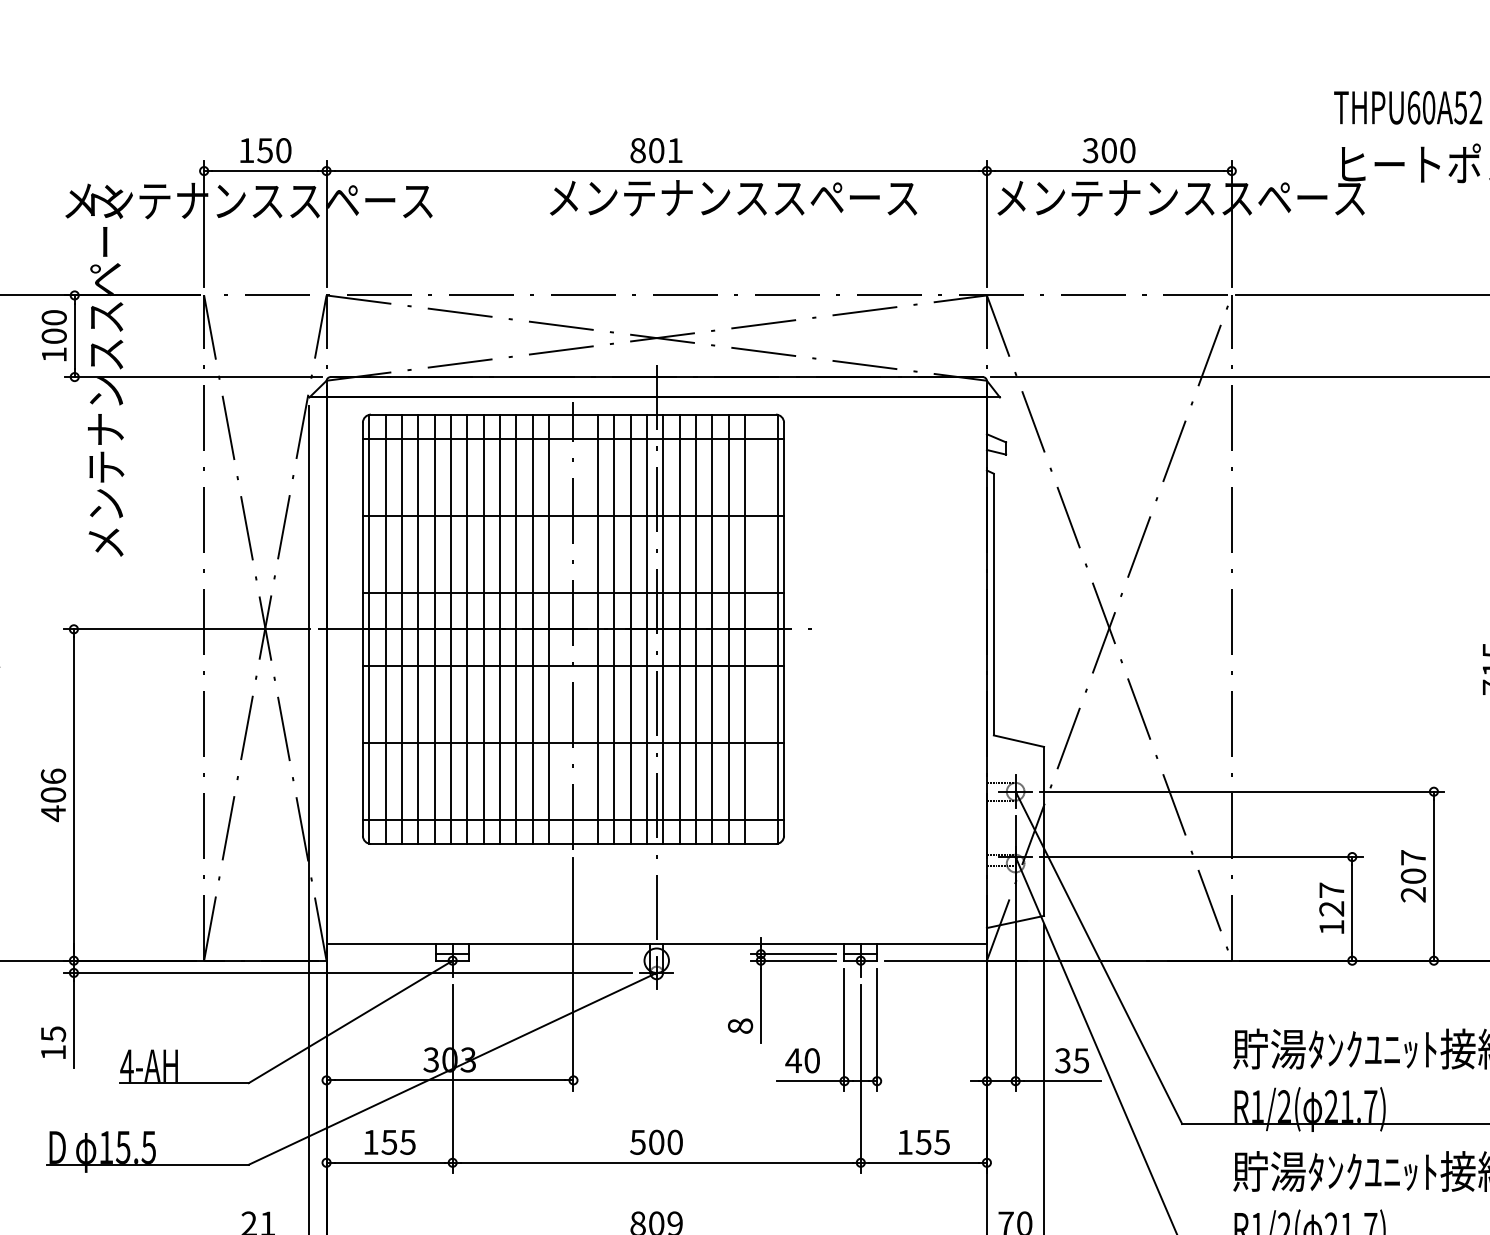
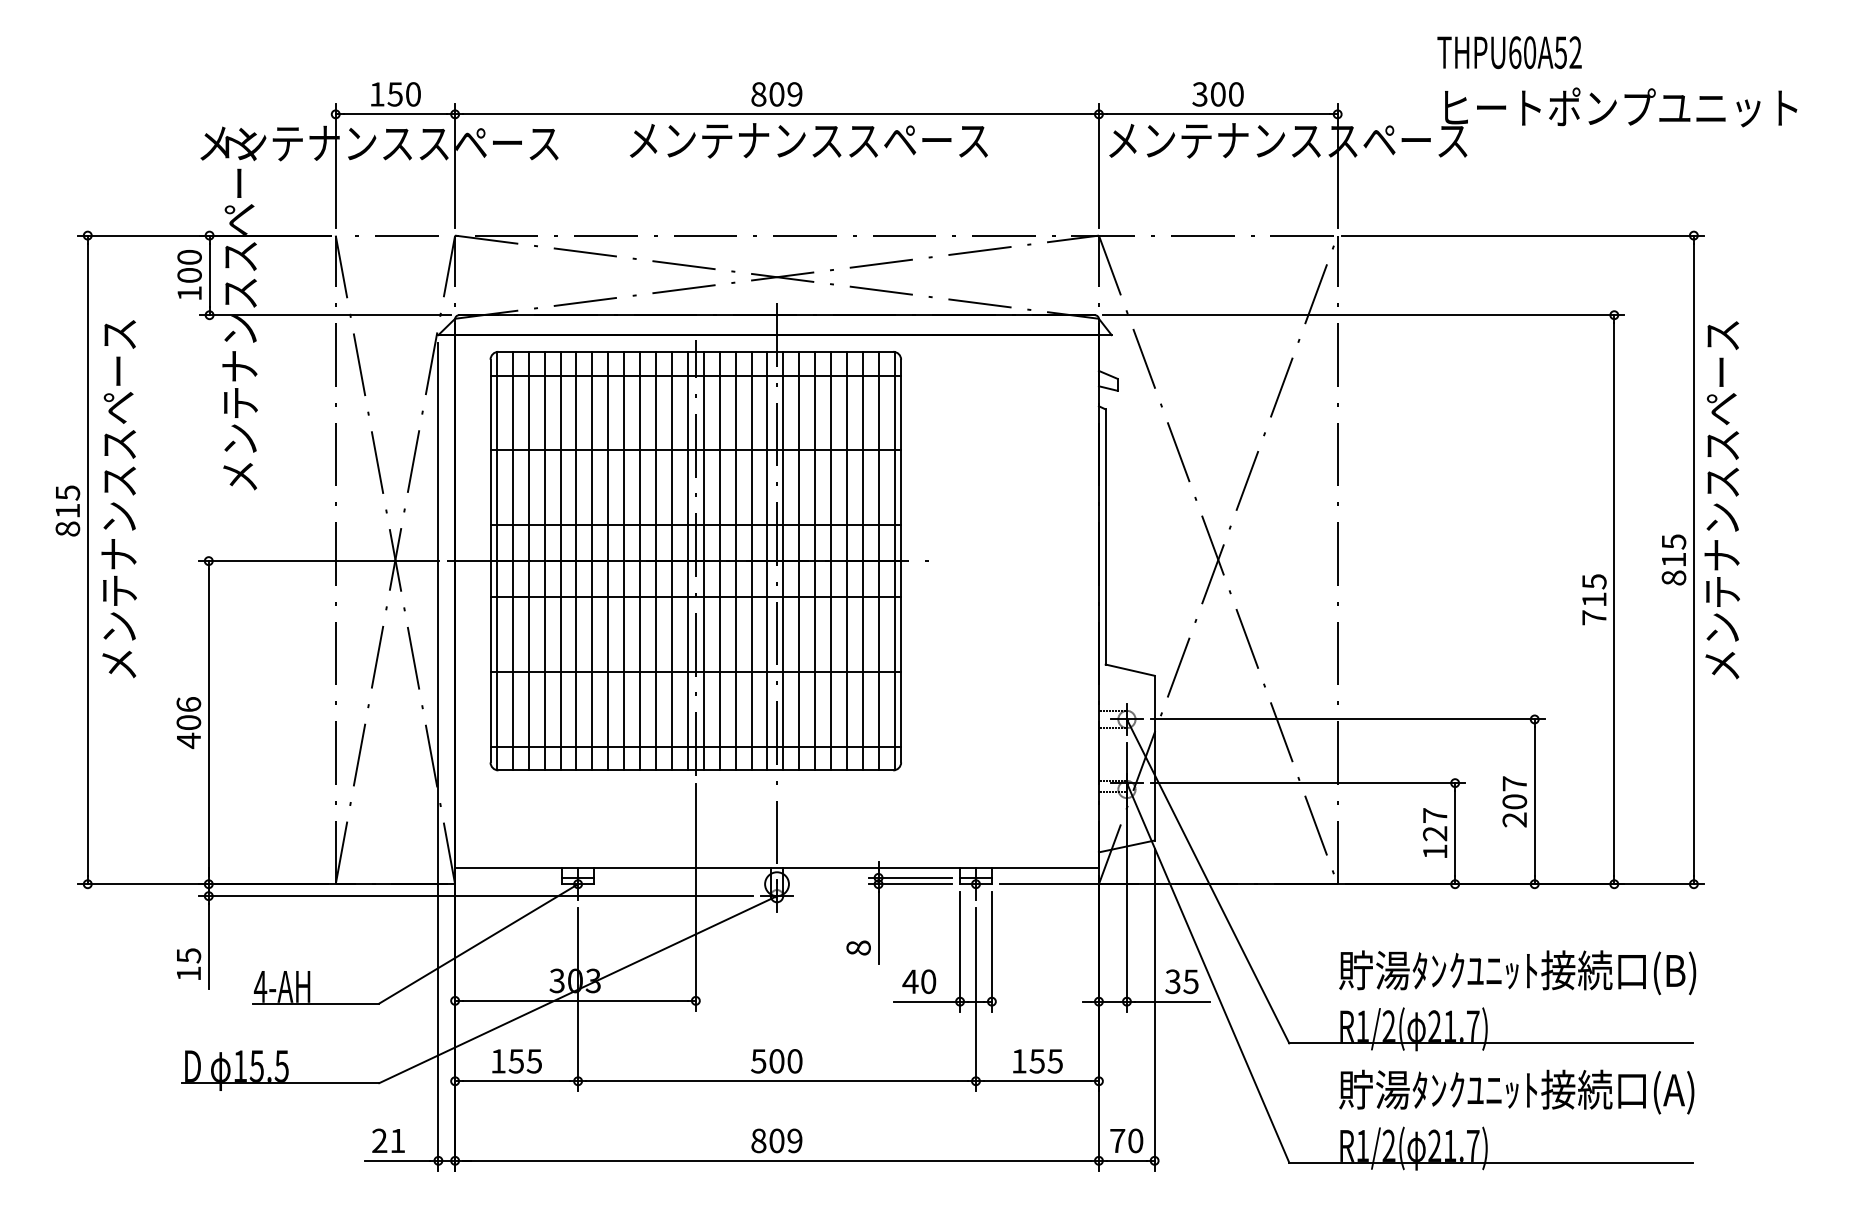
text: (674, 150) -> (794, 94), 801 -> 809
text: (733, 197) -> (808, 140), moved
line: (564, 628) -> (687, 560), added
line: (581, 628) -> (703, 560), added
line: (760, 628) -> (878, 560), added

